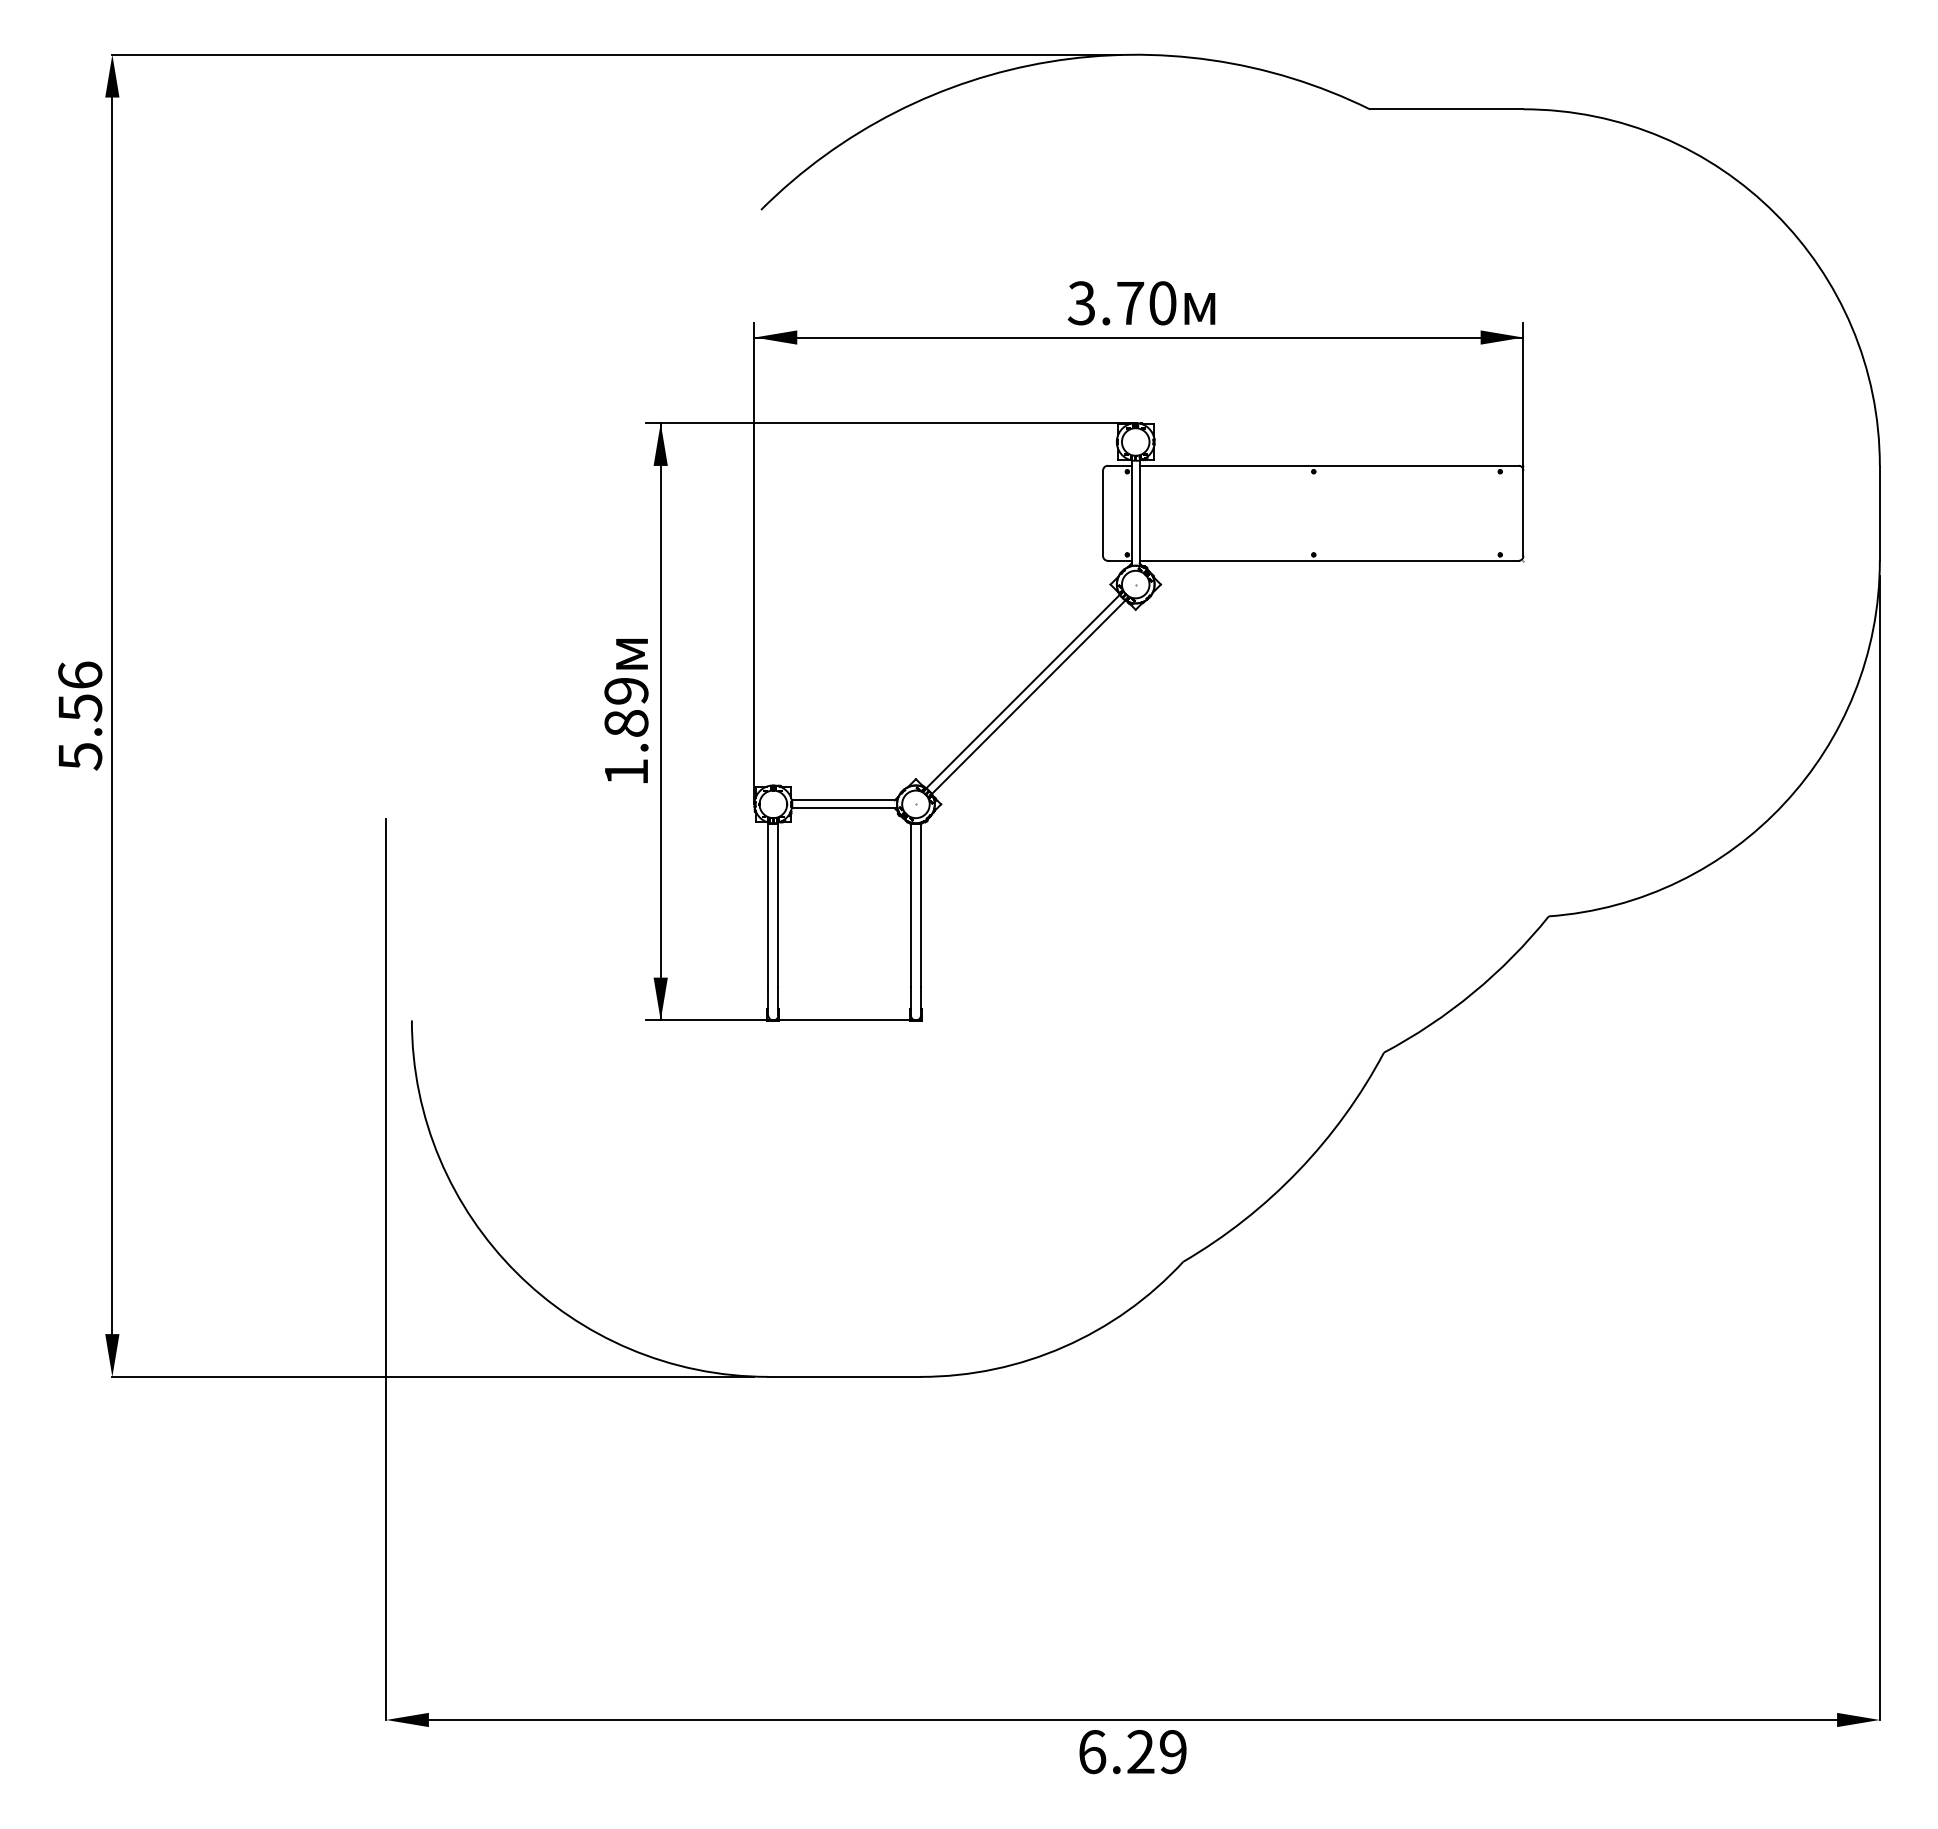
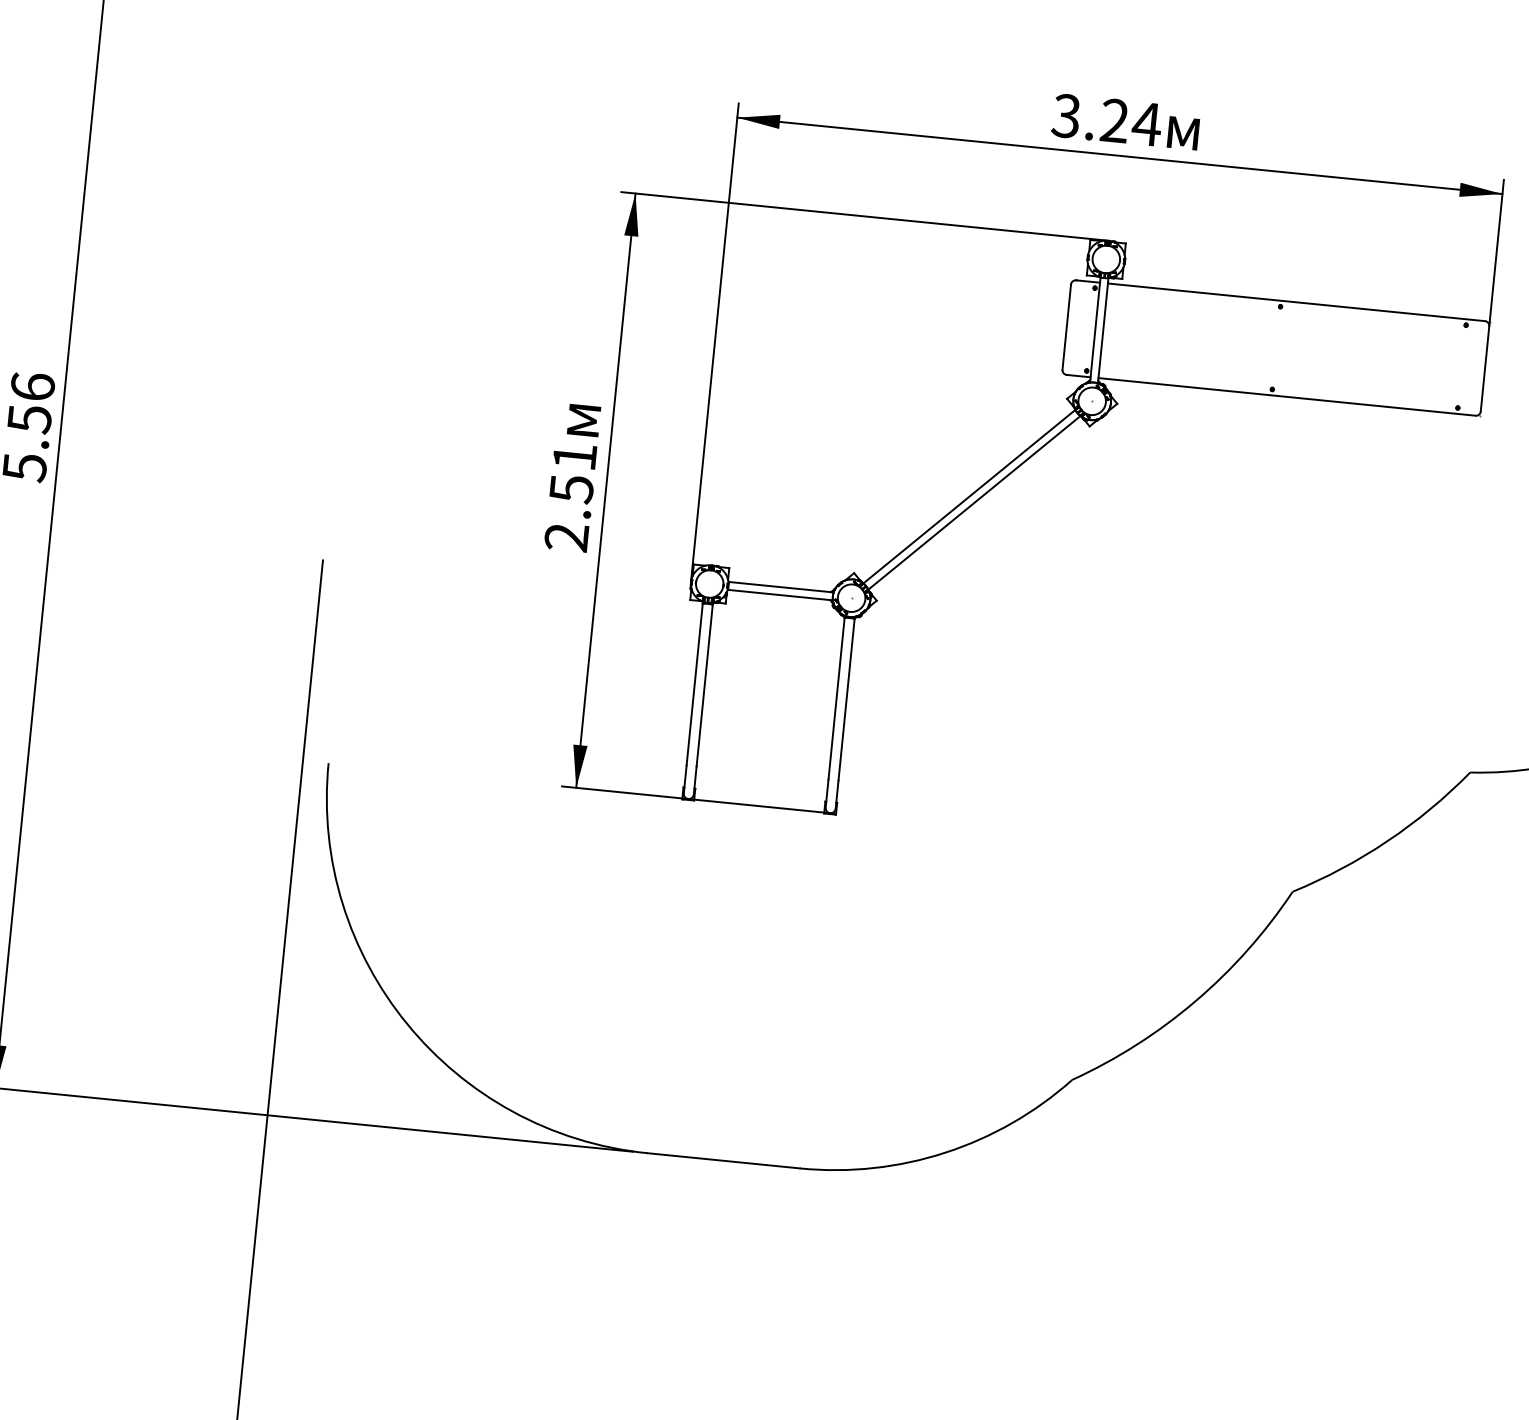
text: (1147, 303) -> (1131, 122), 3.70 -> 3.24
text: (626, 731) -> (570, 496), 1.89 -> 2.51

